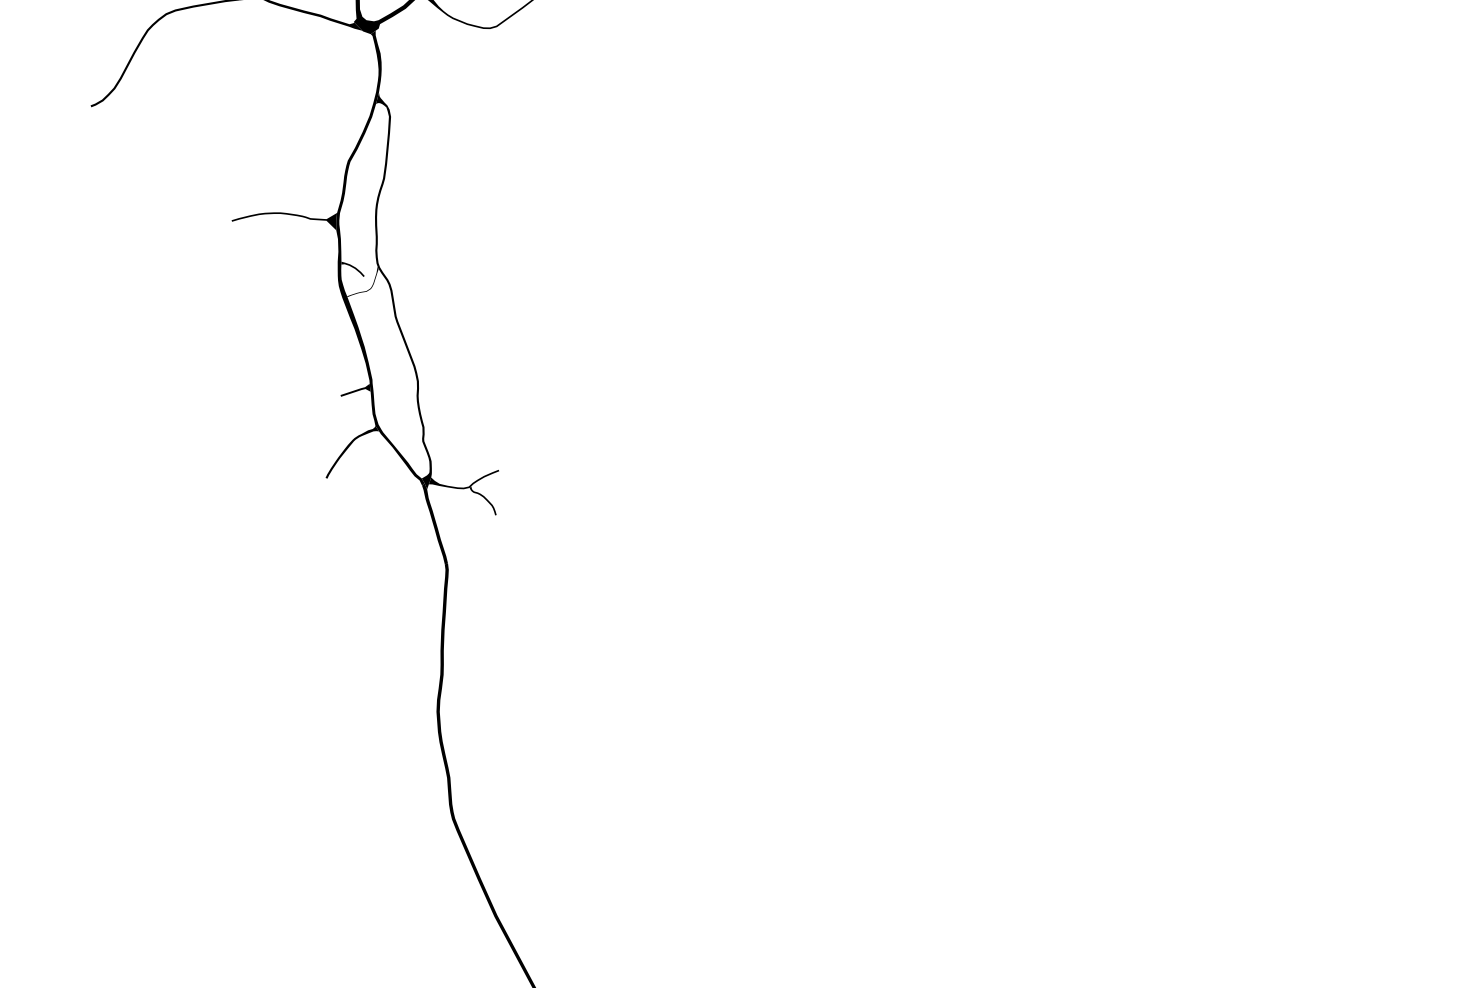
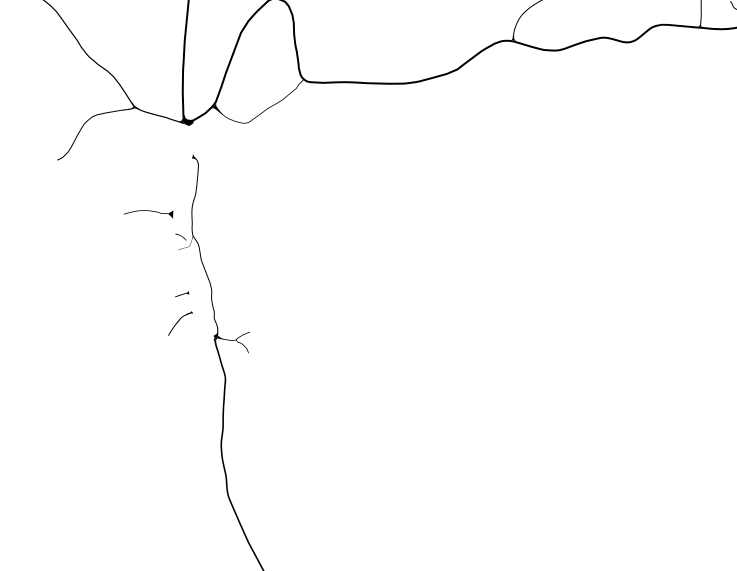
fill: (379, 255) -> (193, 230), removed

